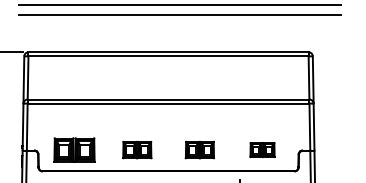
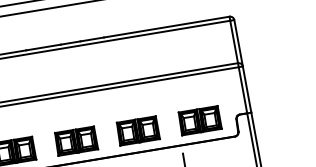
part: (137, 149) -> (76, 140), size x1.43
part: (199, 149) -> (137, 130), size x1.43
part: (262, 149) -> (199, 120), size x1.67

